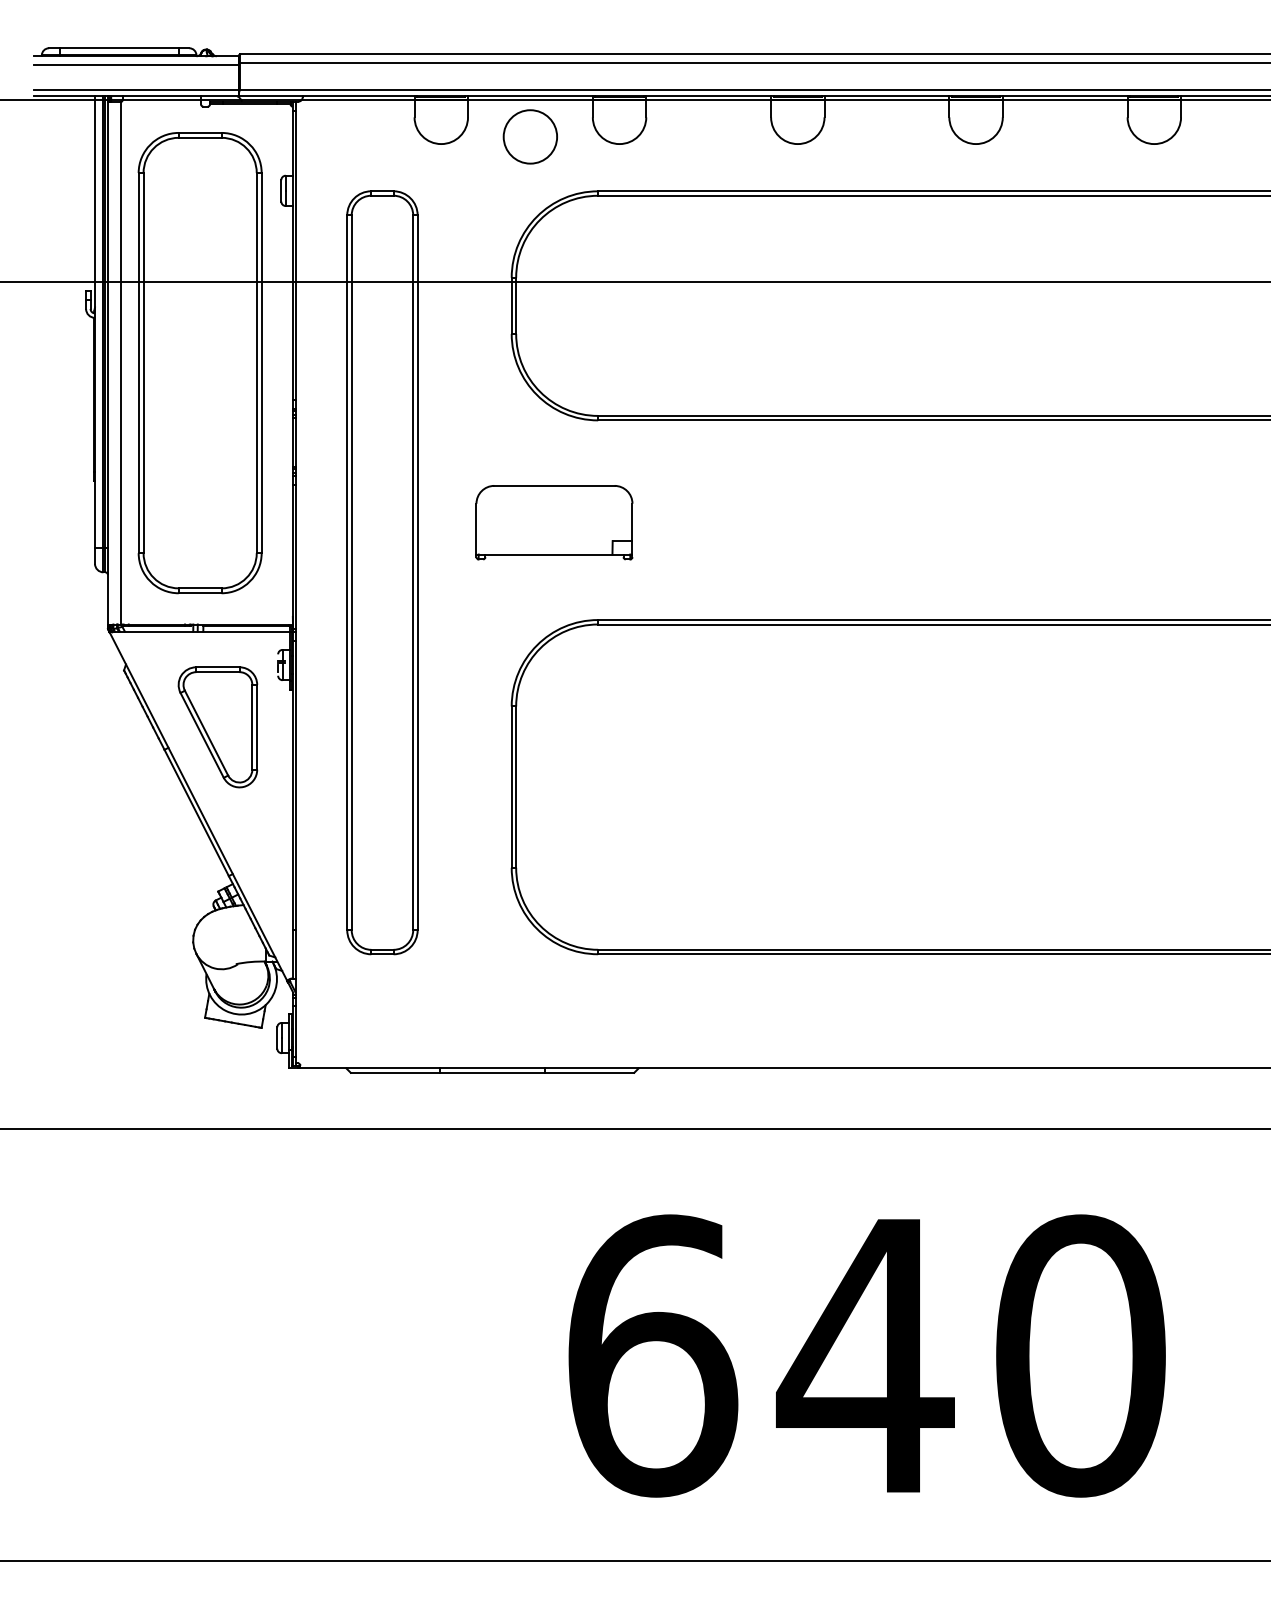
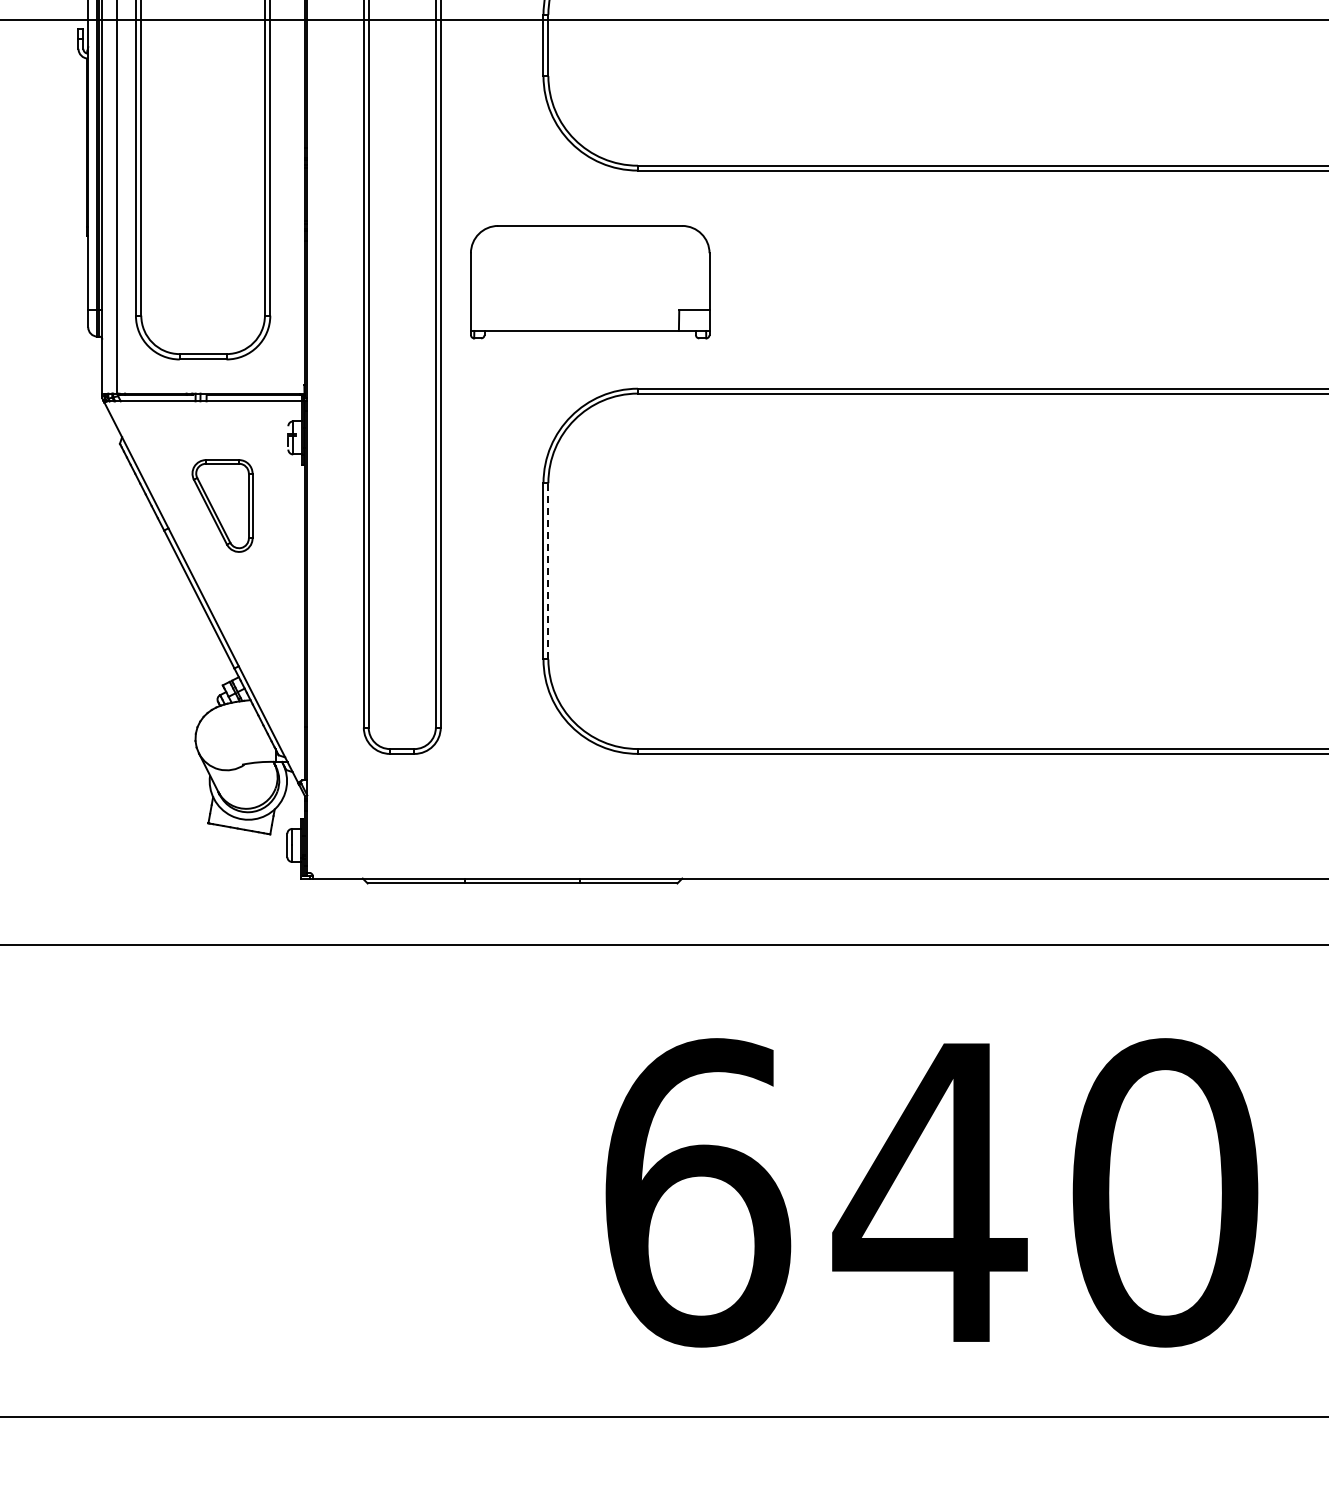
part: (554, 522) -> (590, 282), size x1.4
part: (217, 727) -> (222, 506), size x0.7
line: (516, 787) -> (548, 571), solid -> dashed

